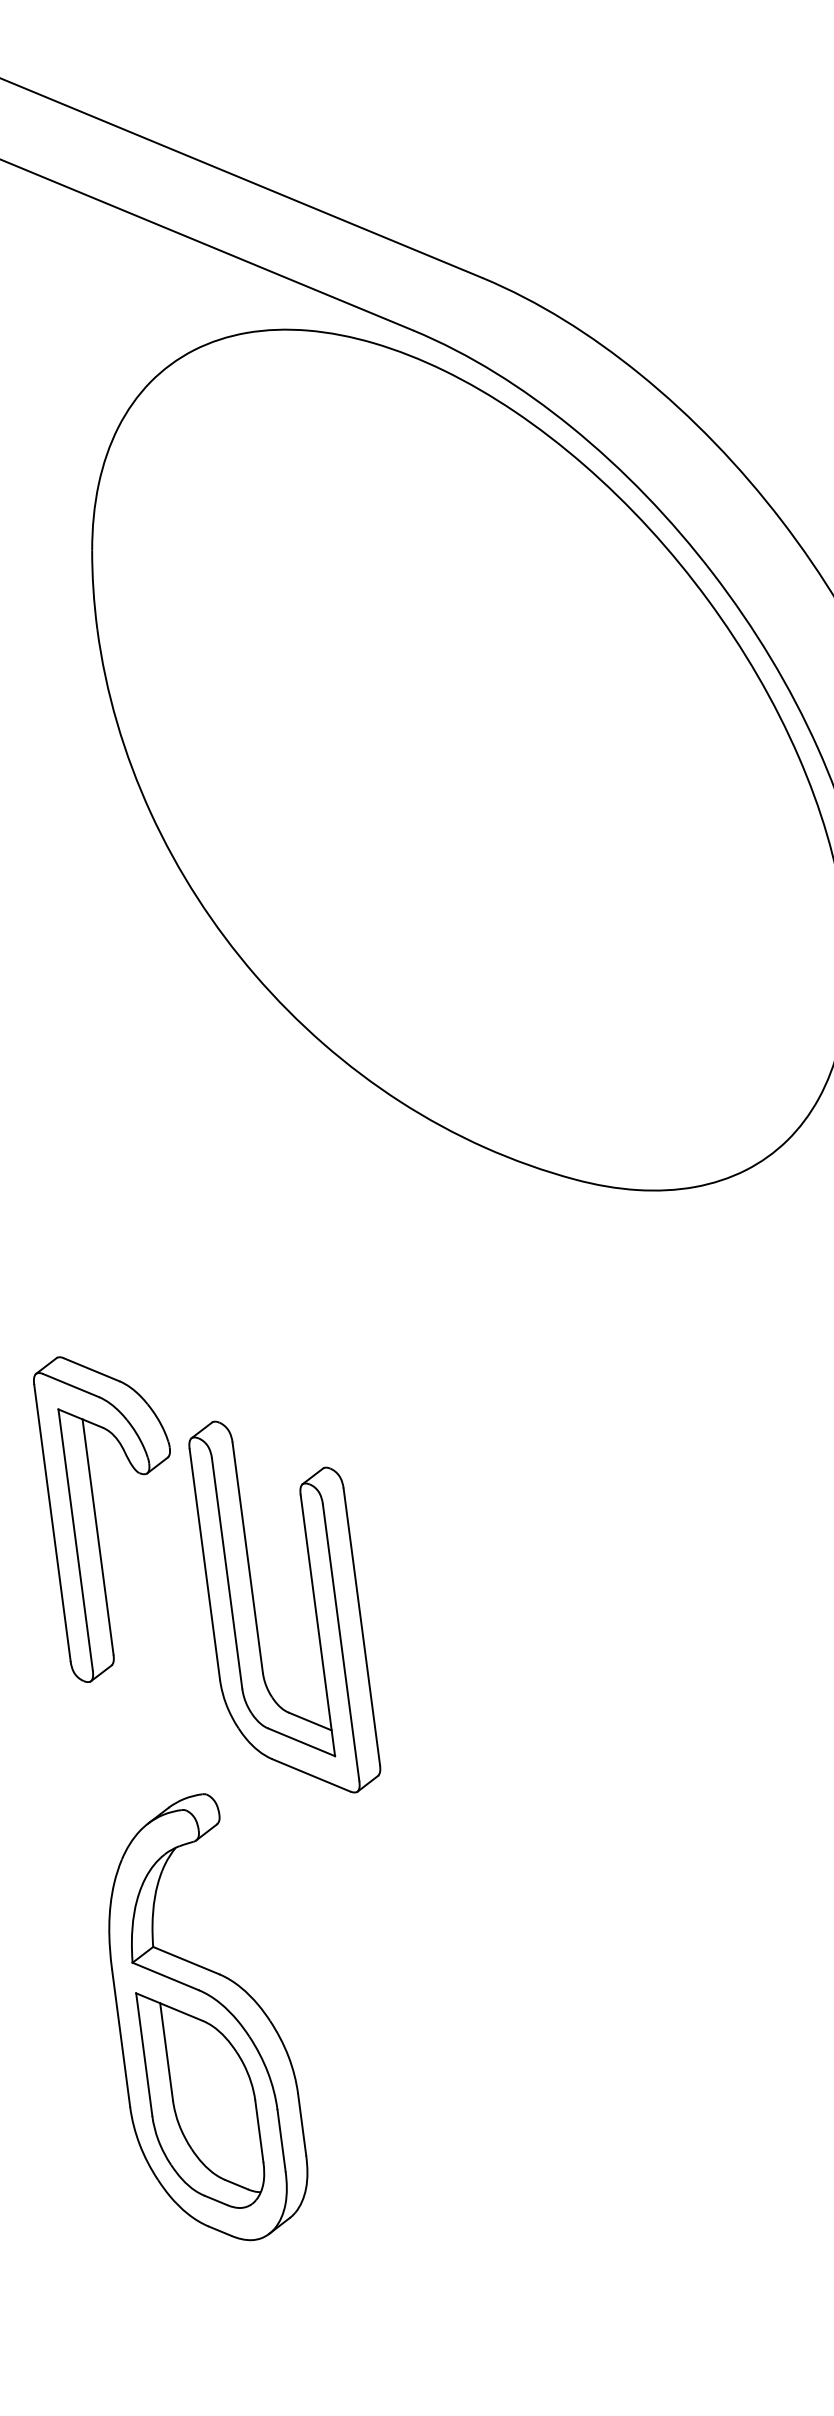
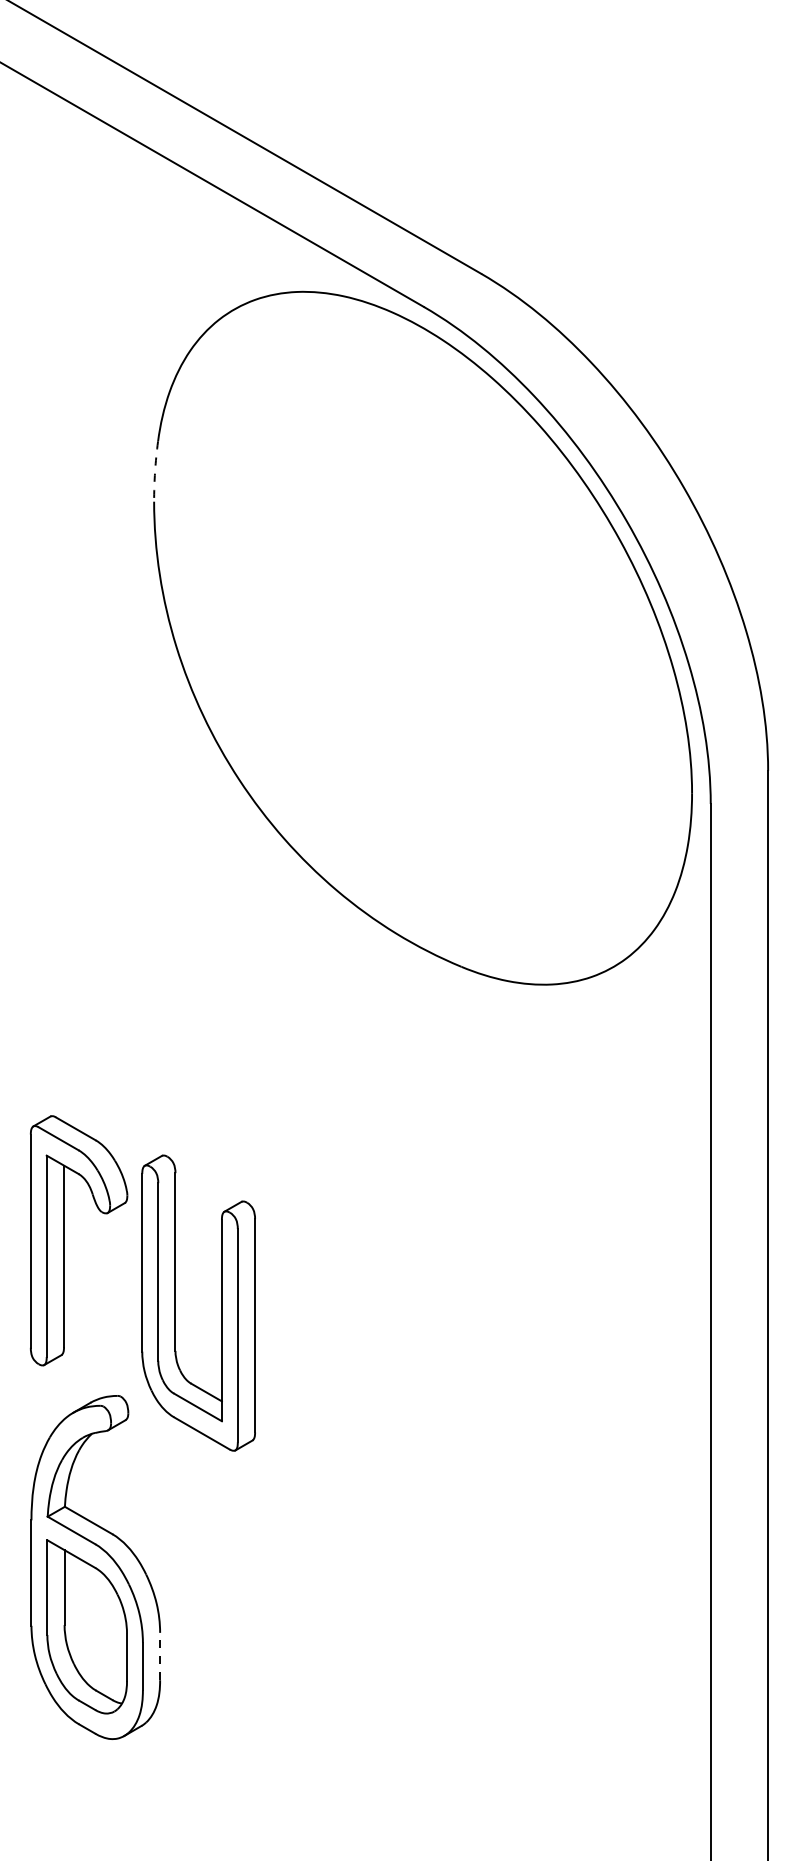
arc: (93, 589) -> (155, 471), solid -> dashed
part: (95, 1516) -> (64, 1240), moved
part: (254, 1610) -> (175, 1302), moved
line: (302, 2124) -> (160, 1656), solid -> dashed

